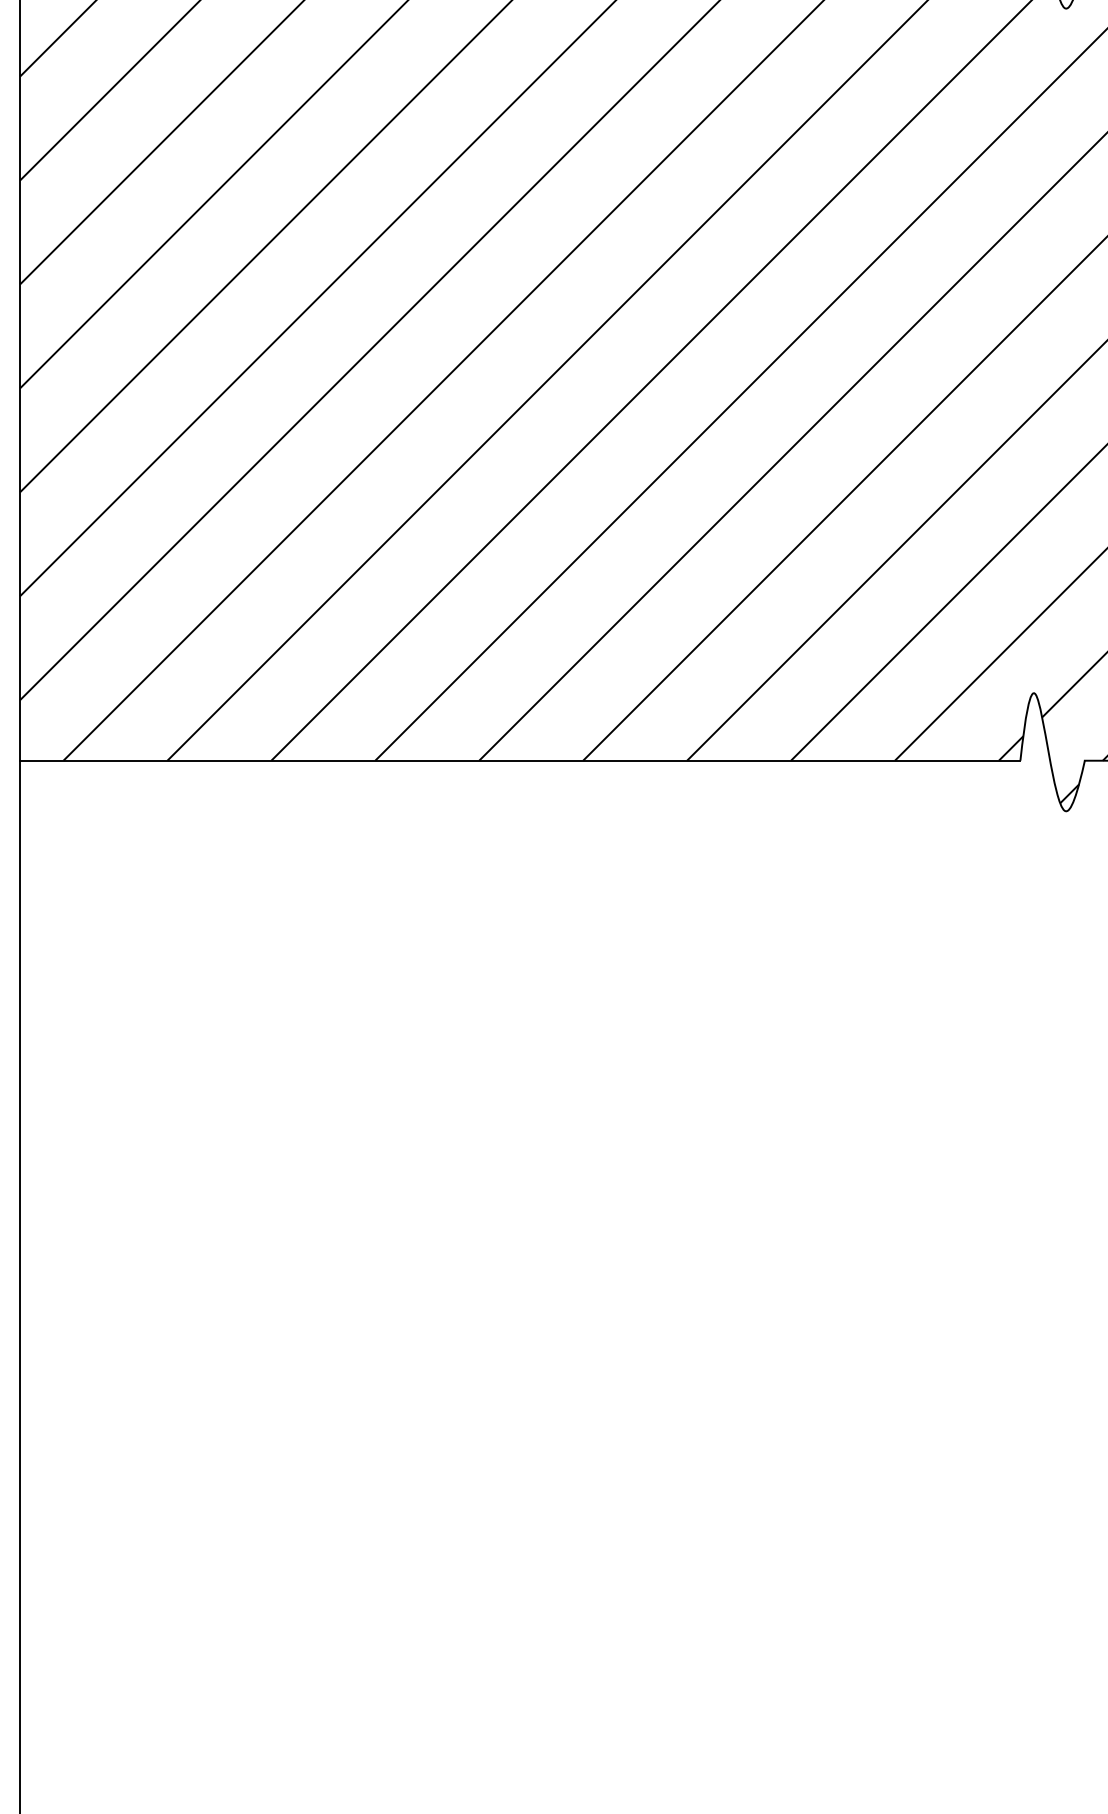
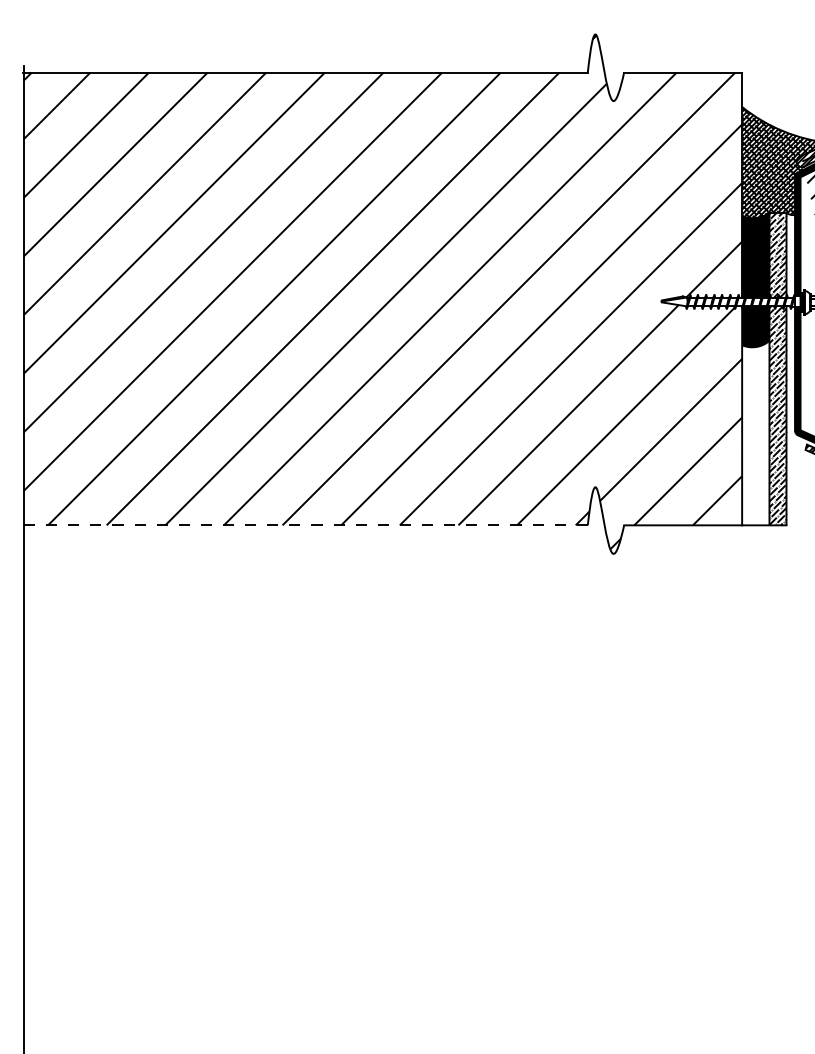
line: (519, 760) -> (305, 525), solid -> dashed

